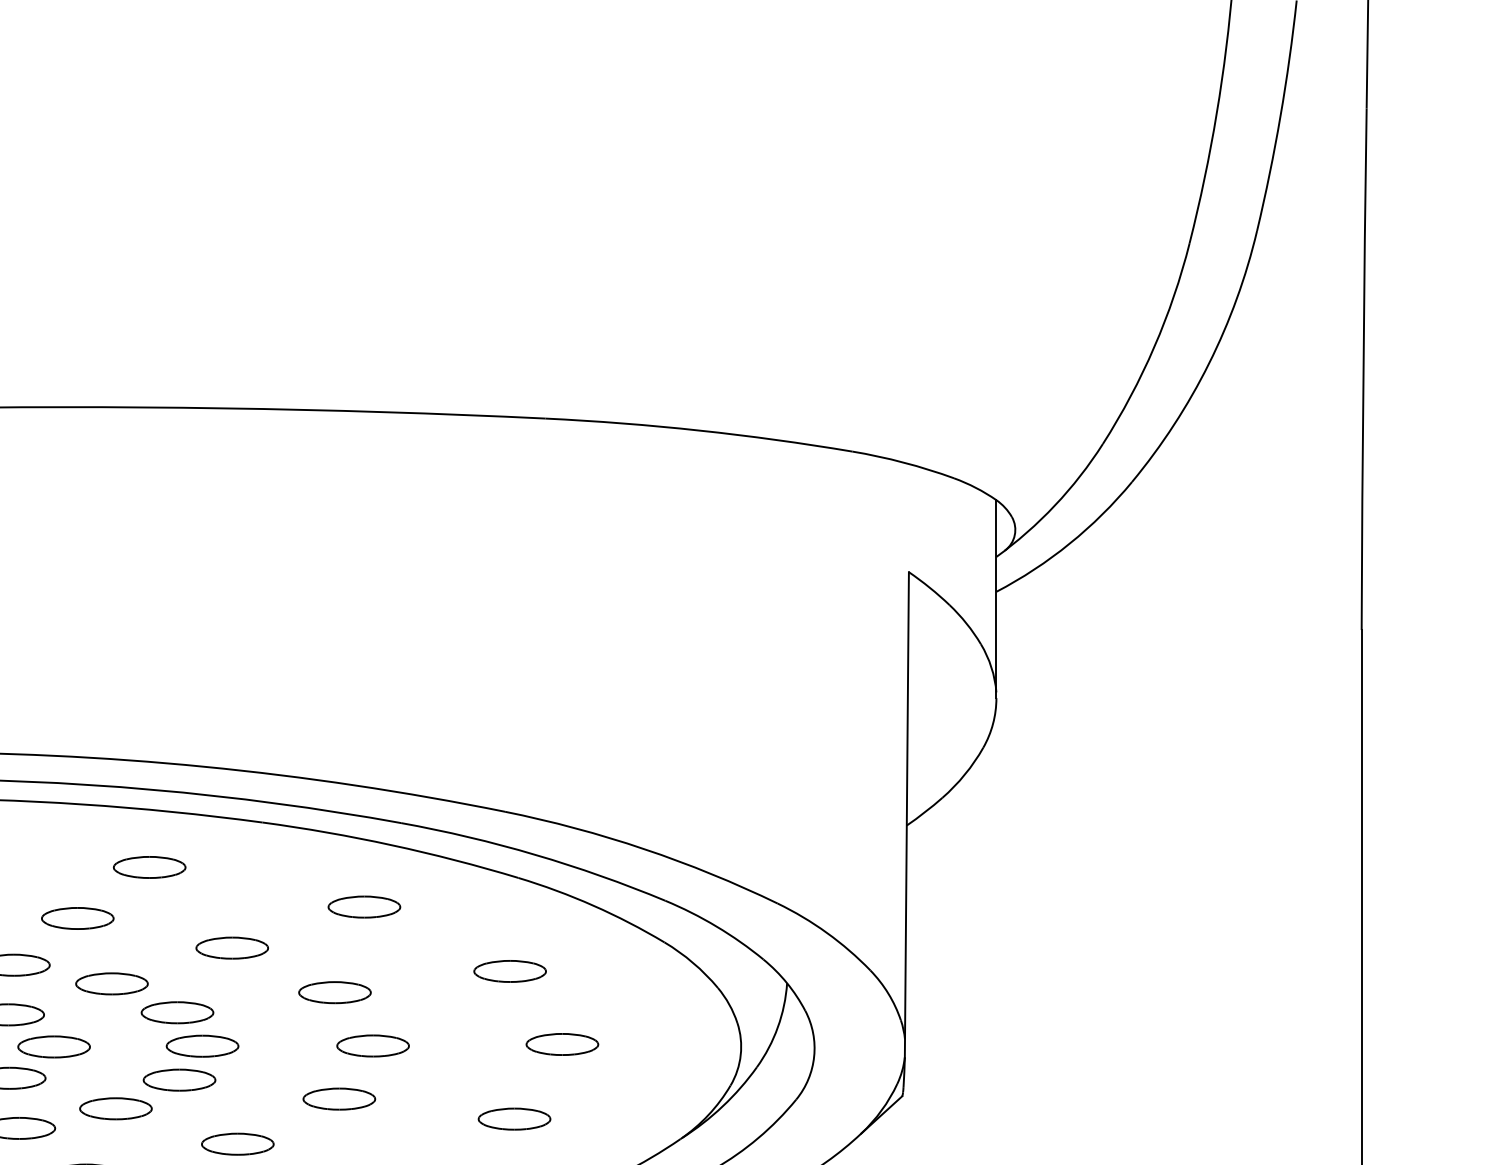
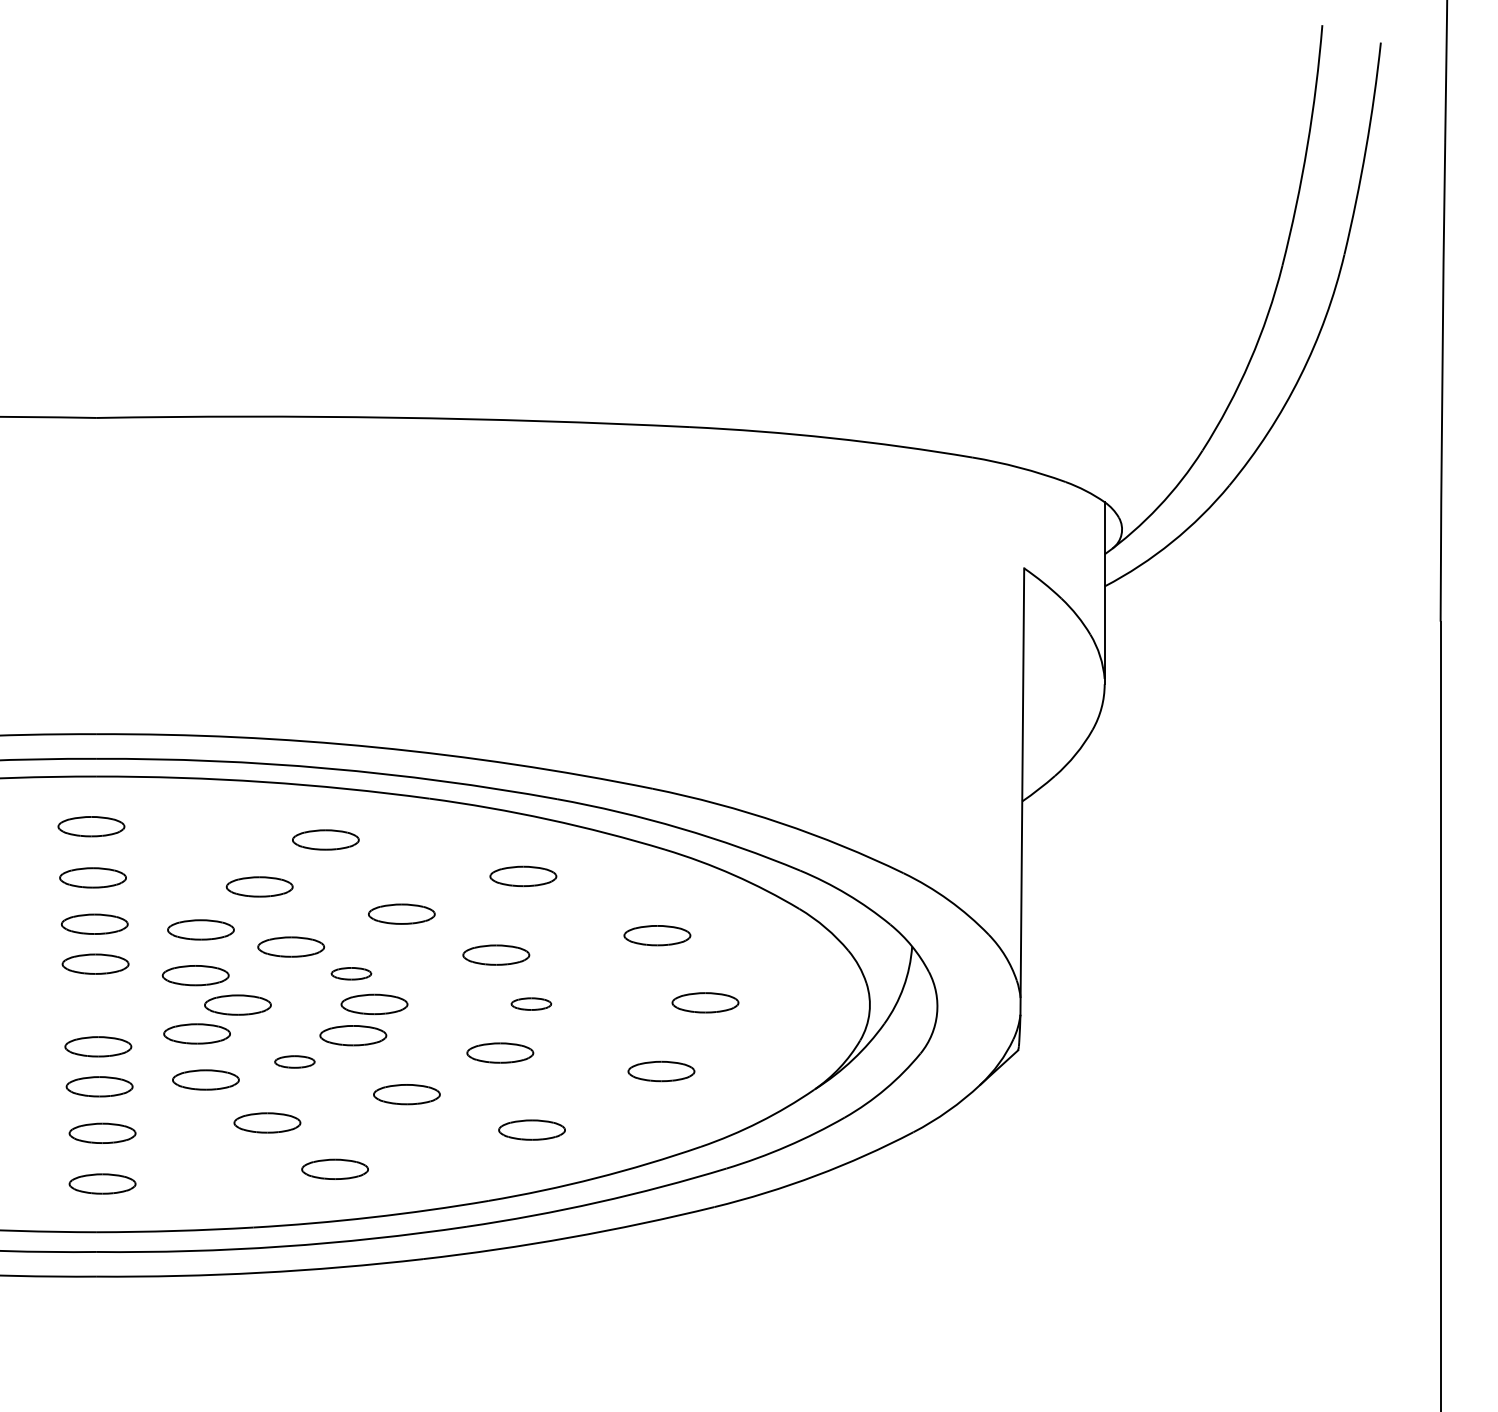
part: (177, 1012) -> (351, 973), size x0.6
part: (373, 1045) -> (531, 1003), size x0.6
part: (115, 1108) -> (294, 1061), size x0.6

